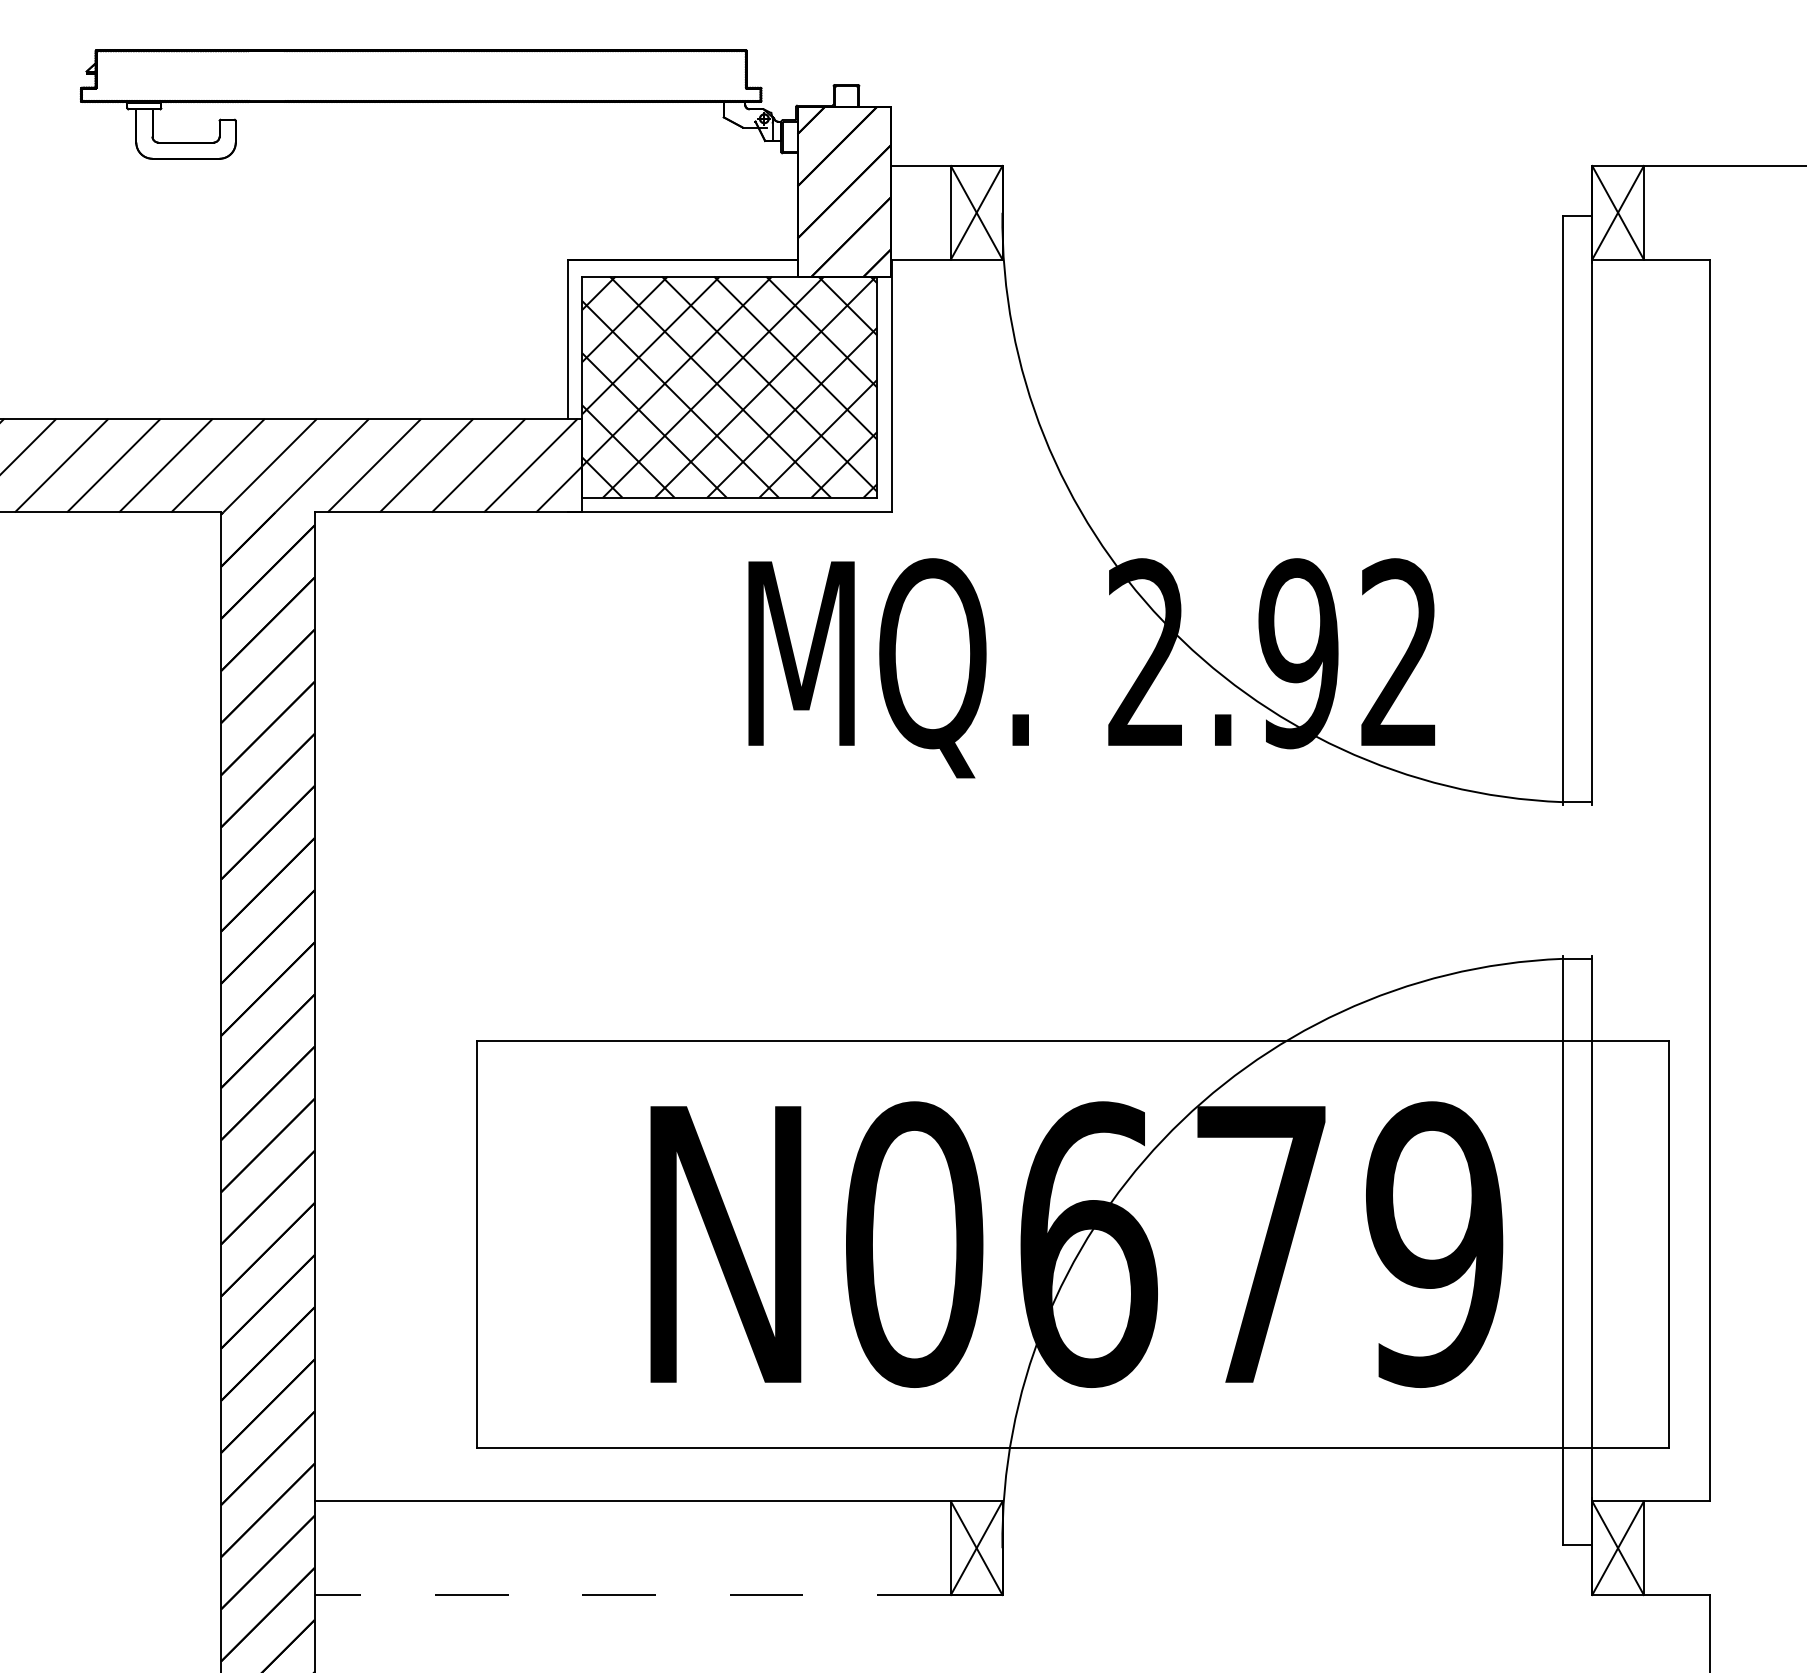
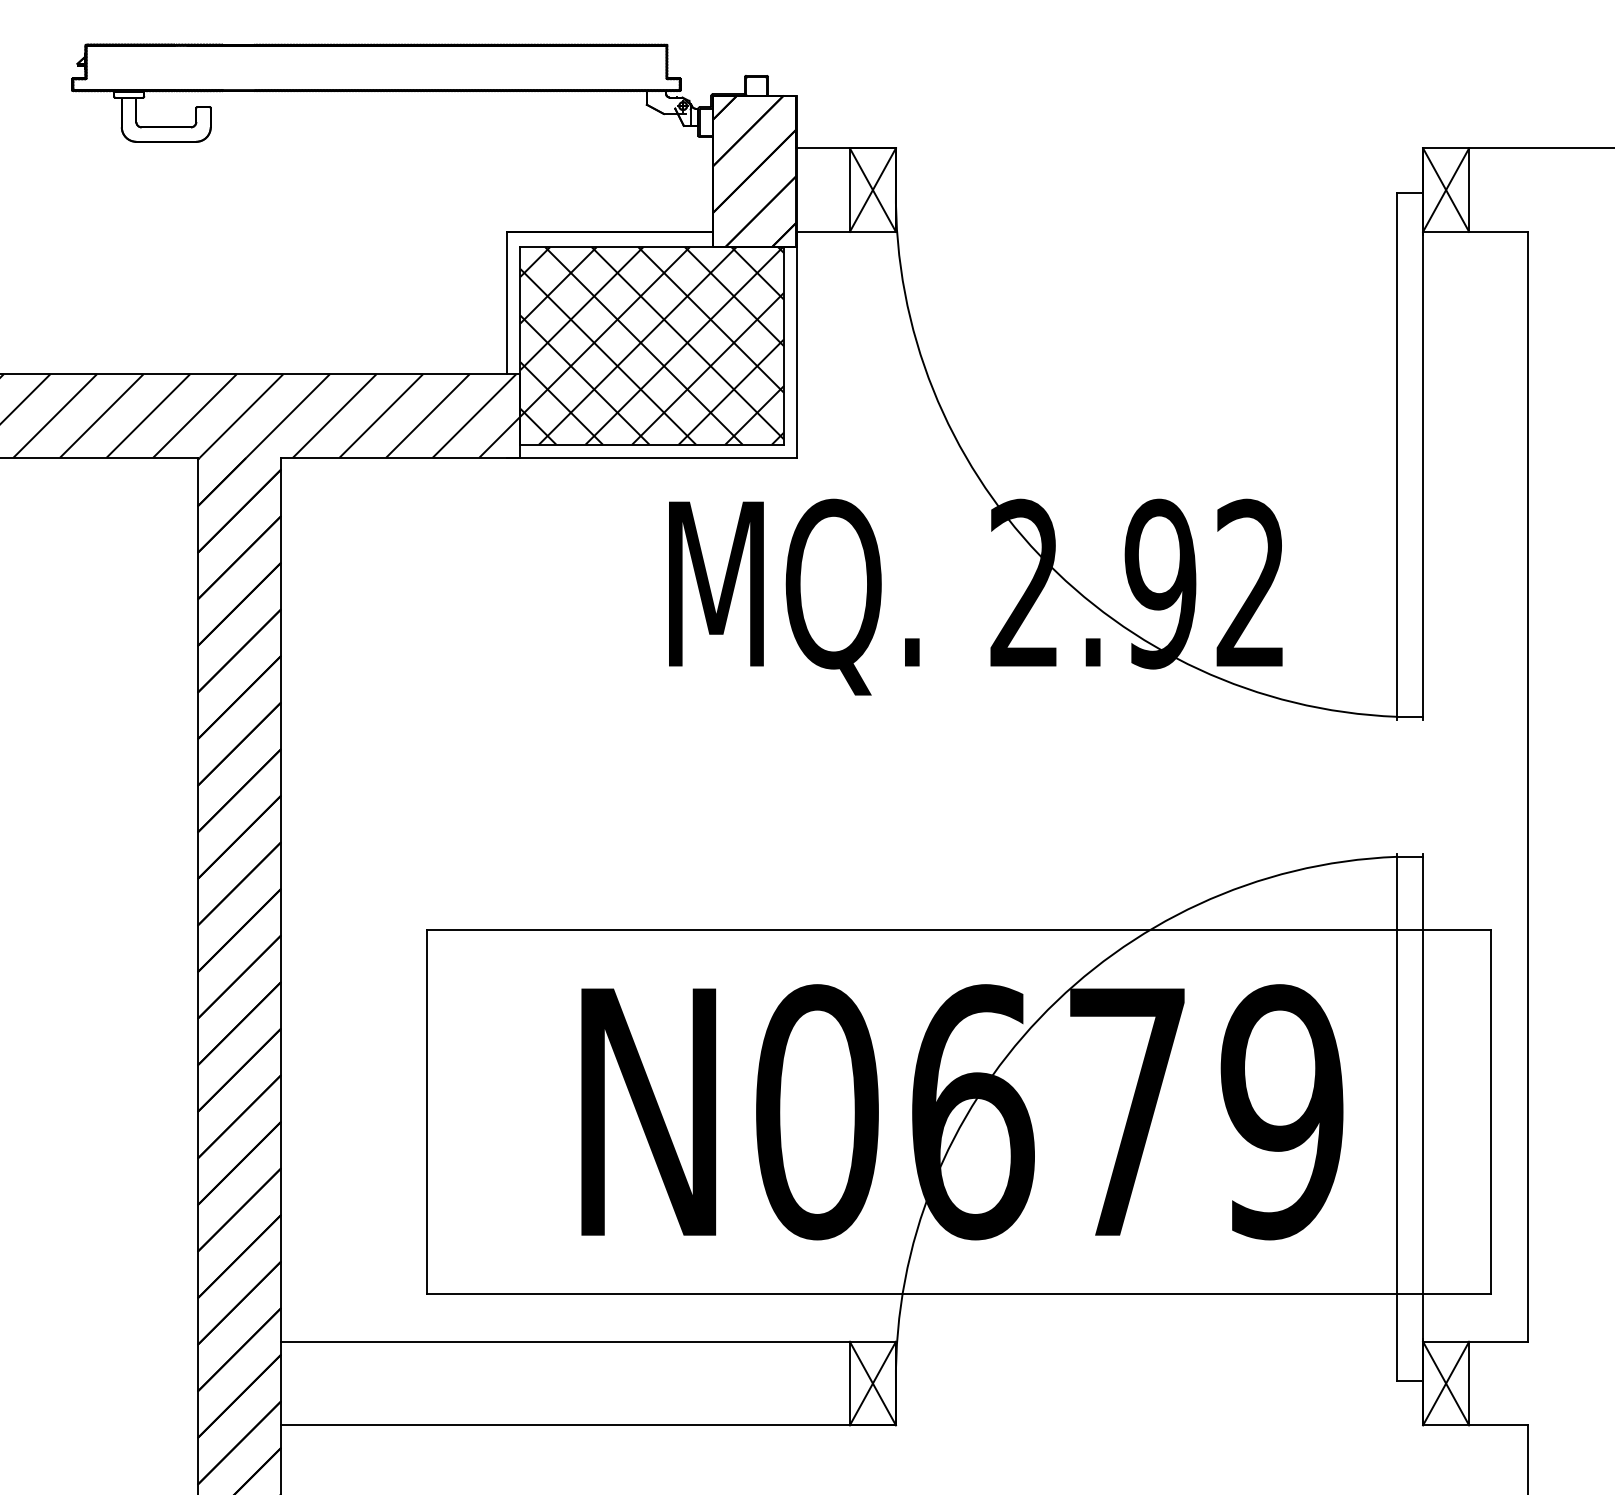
line: (632, 1595) -> (565, 1425), dashed -> solid

